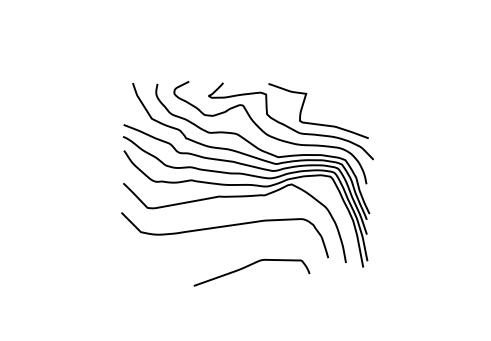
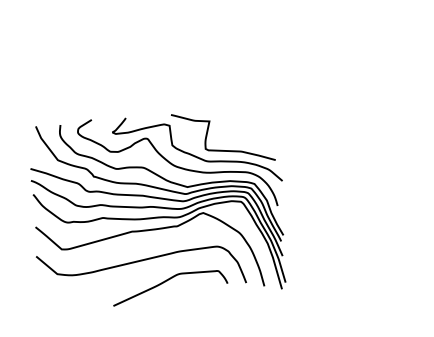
curve: (249, 266) -> (167, 281), moved

